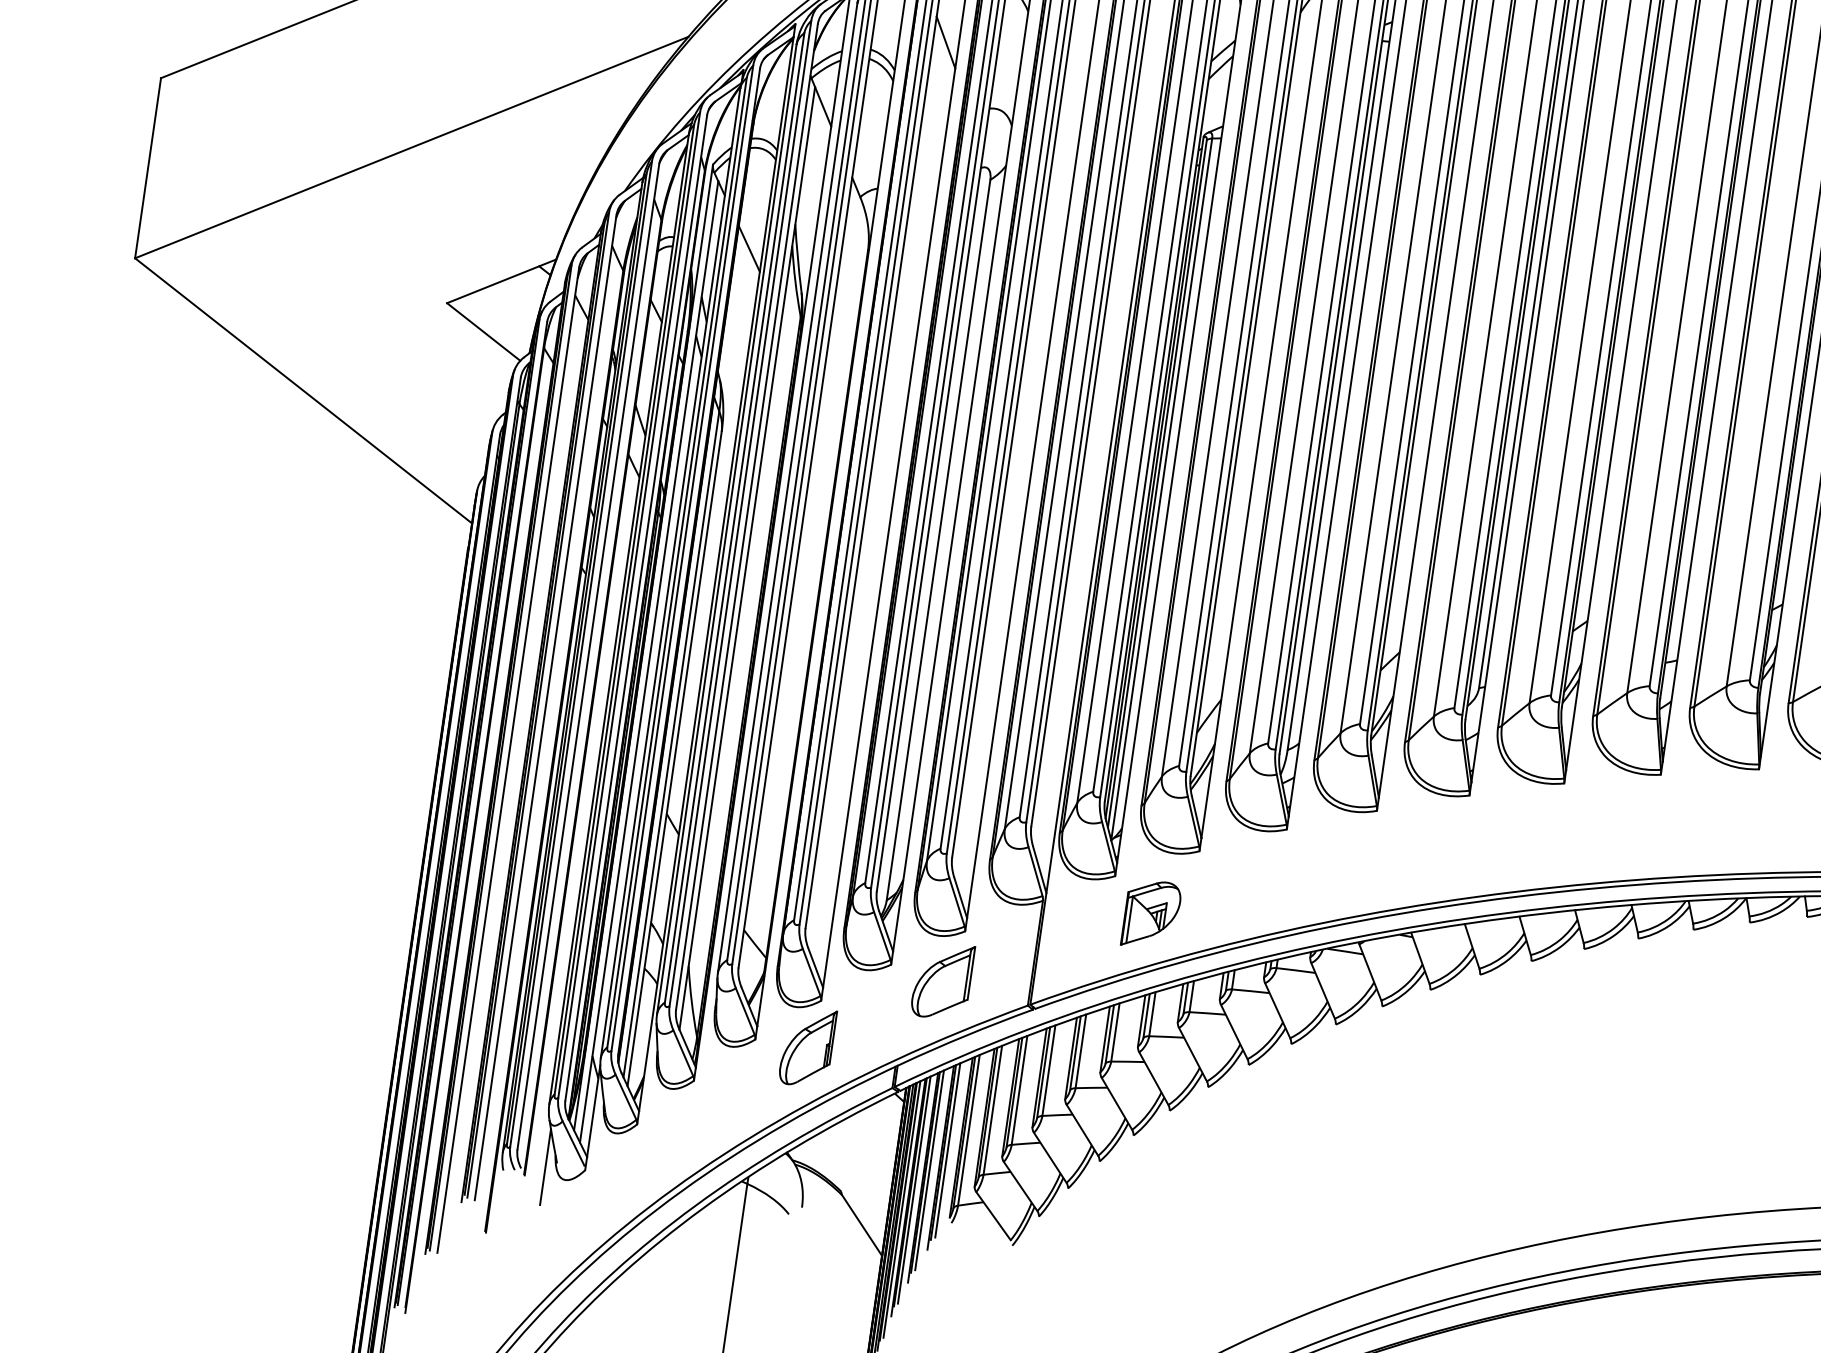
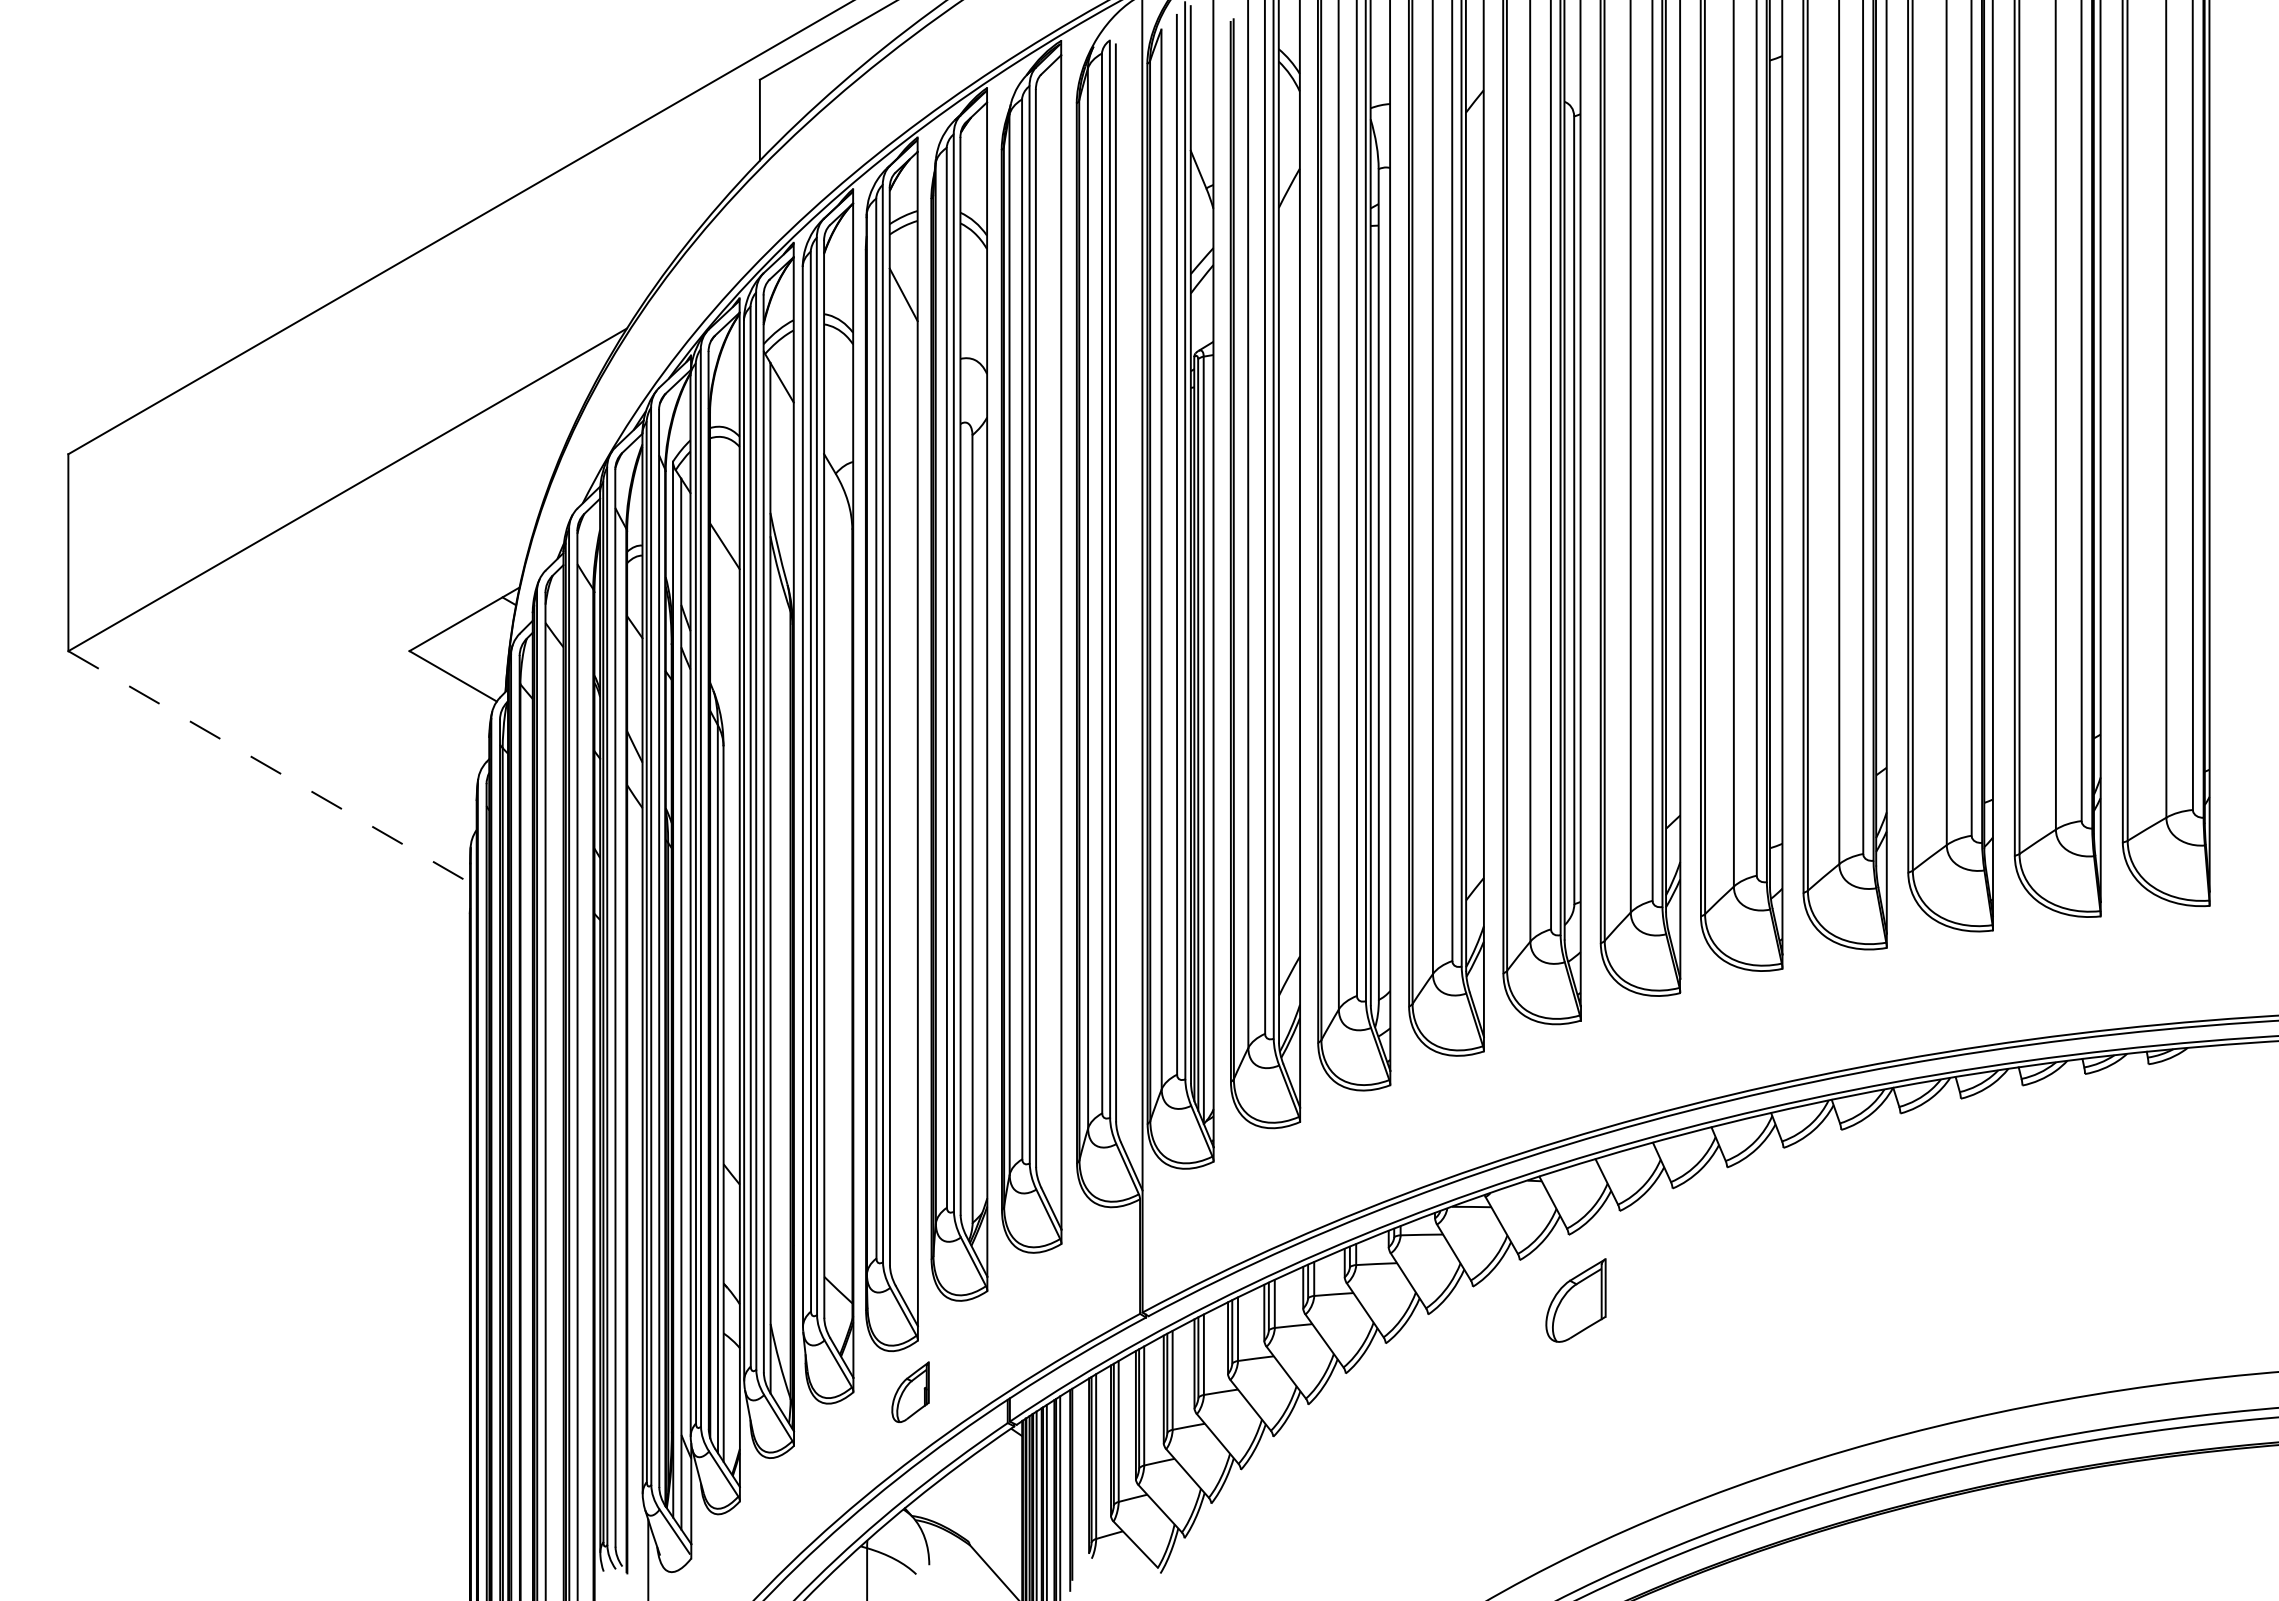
line: (303, 391) -> (269, 767), solid -> dashed
part: (1151, 914) -> (1258, 1197), removed
part: (942, 980) -> (1575, 1300), moved
part: (807, 1046) -> (910, 1391), size x0.7
line: (947, 1150) -> (1076, 1481), removed

